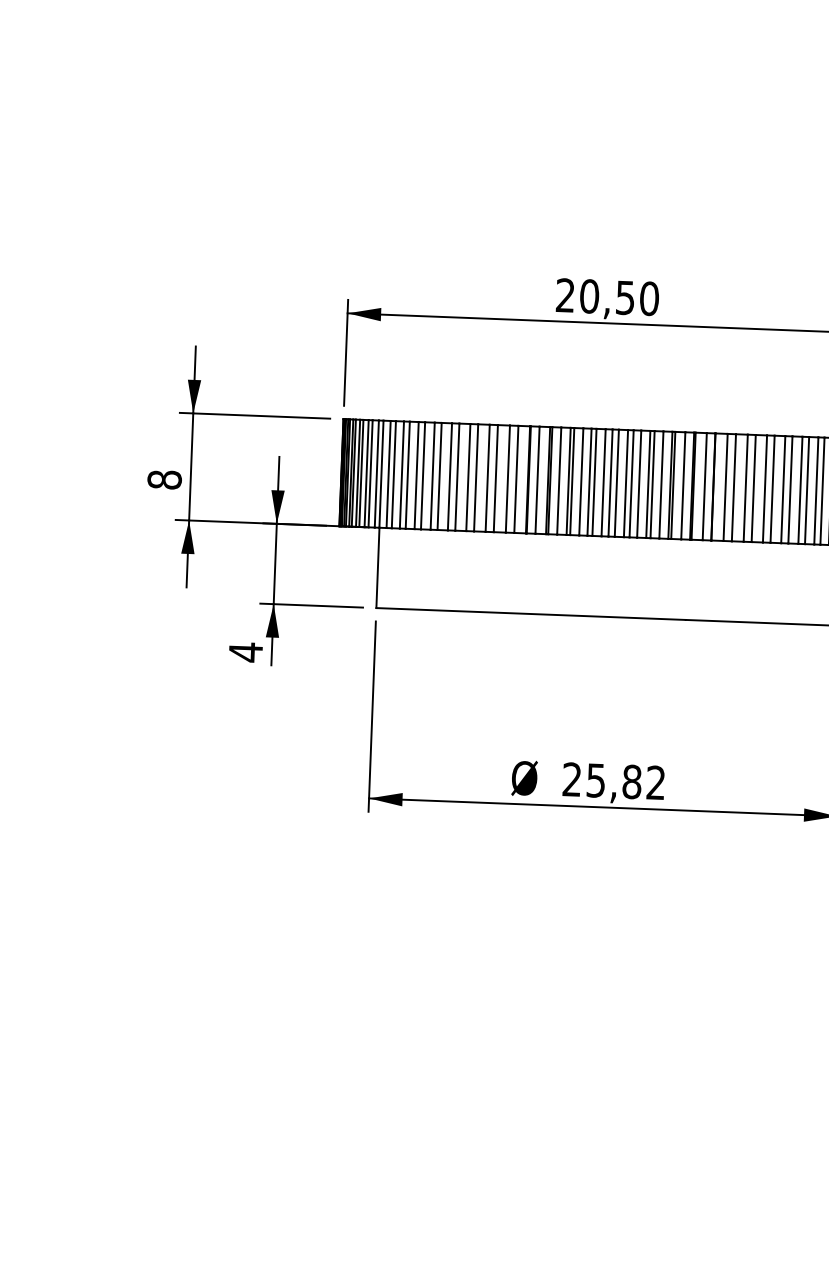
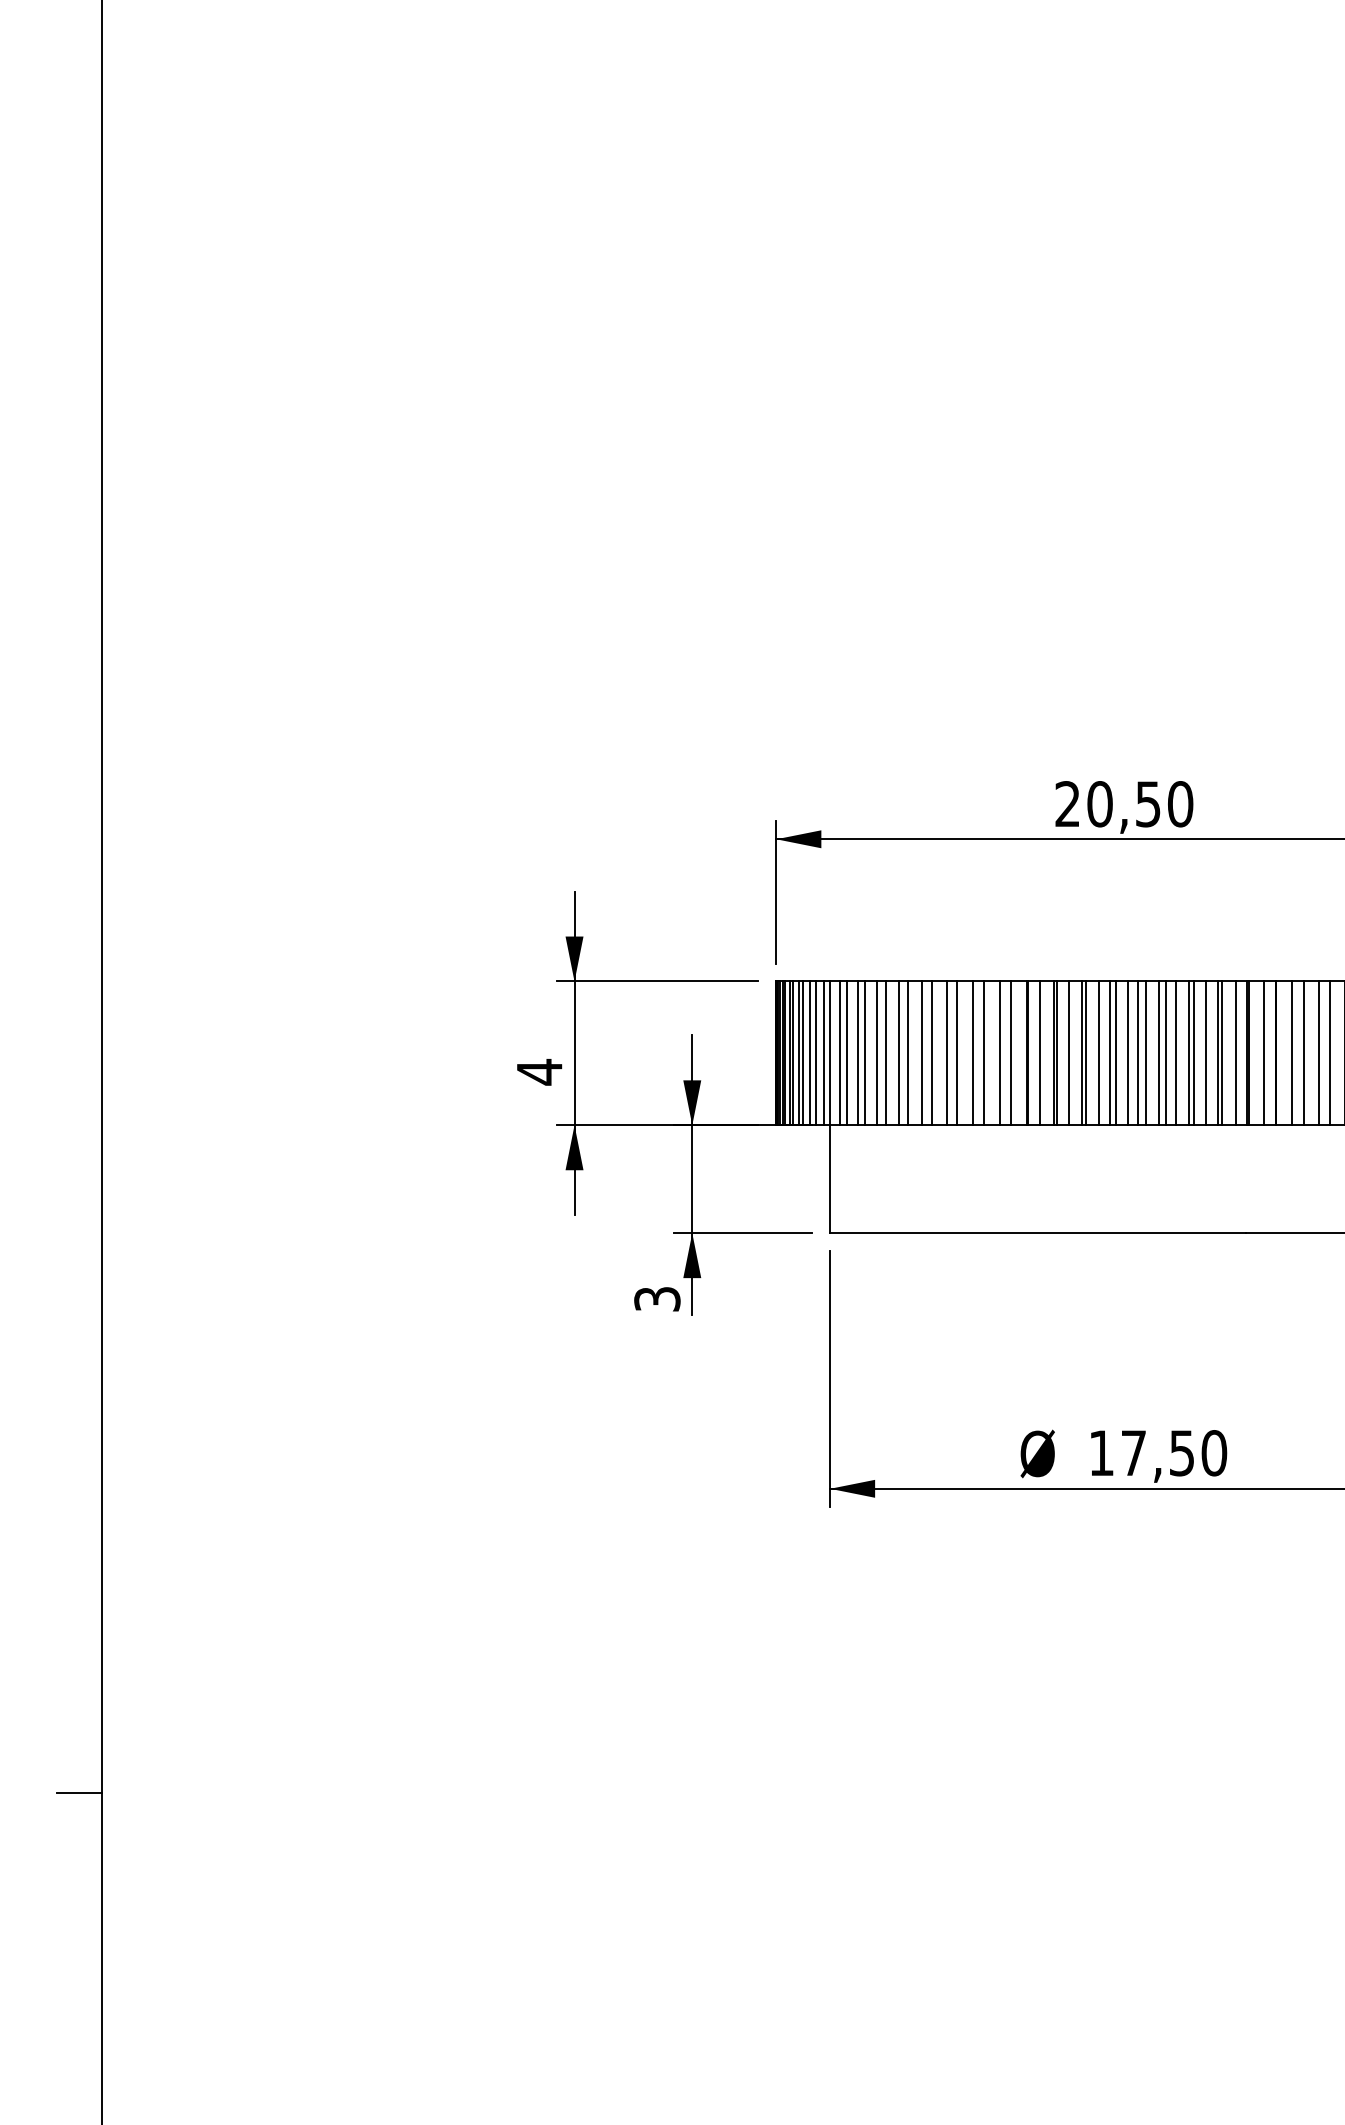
text: (164, 479) -> (539, 1071), 8 -> 4
text: (245, 652) -> (657, 1299), 4 -> 3
text: (614, 781) -> (1158, 1453), 25,82 -> 17,50

